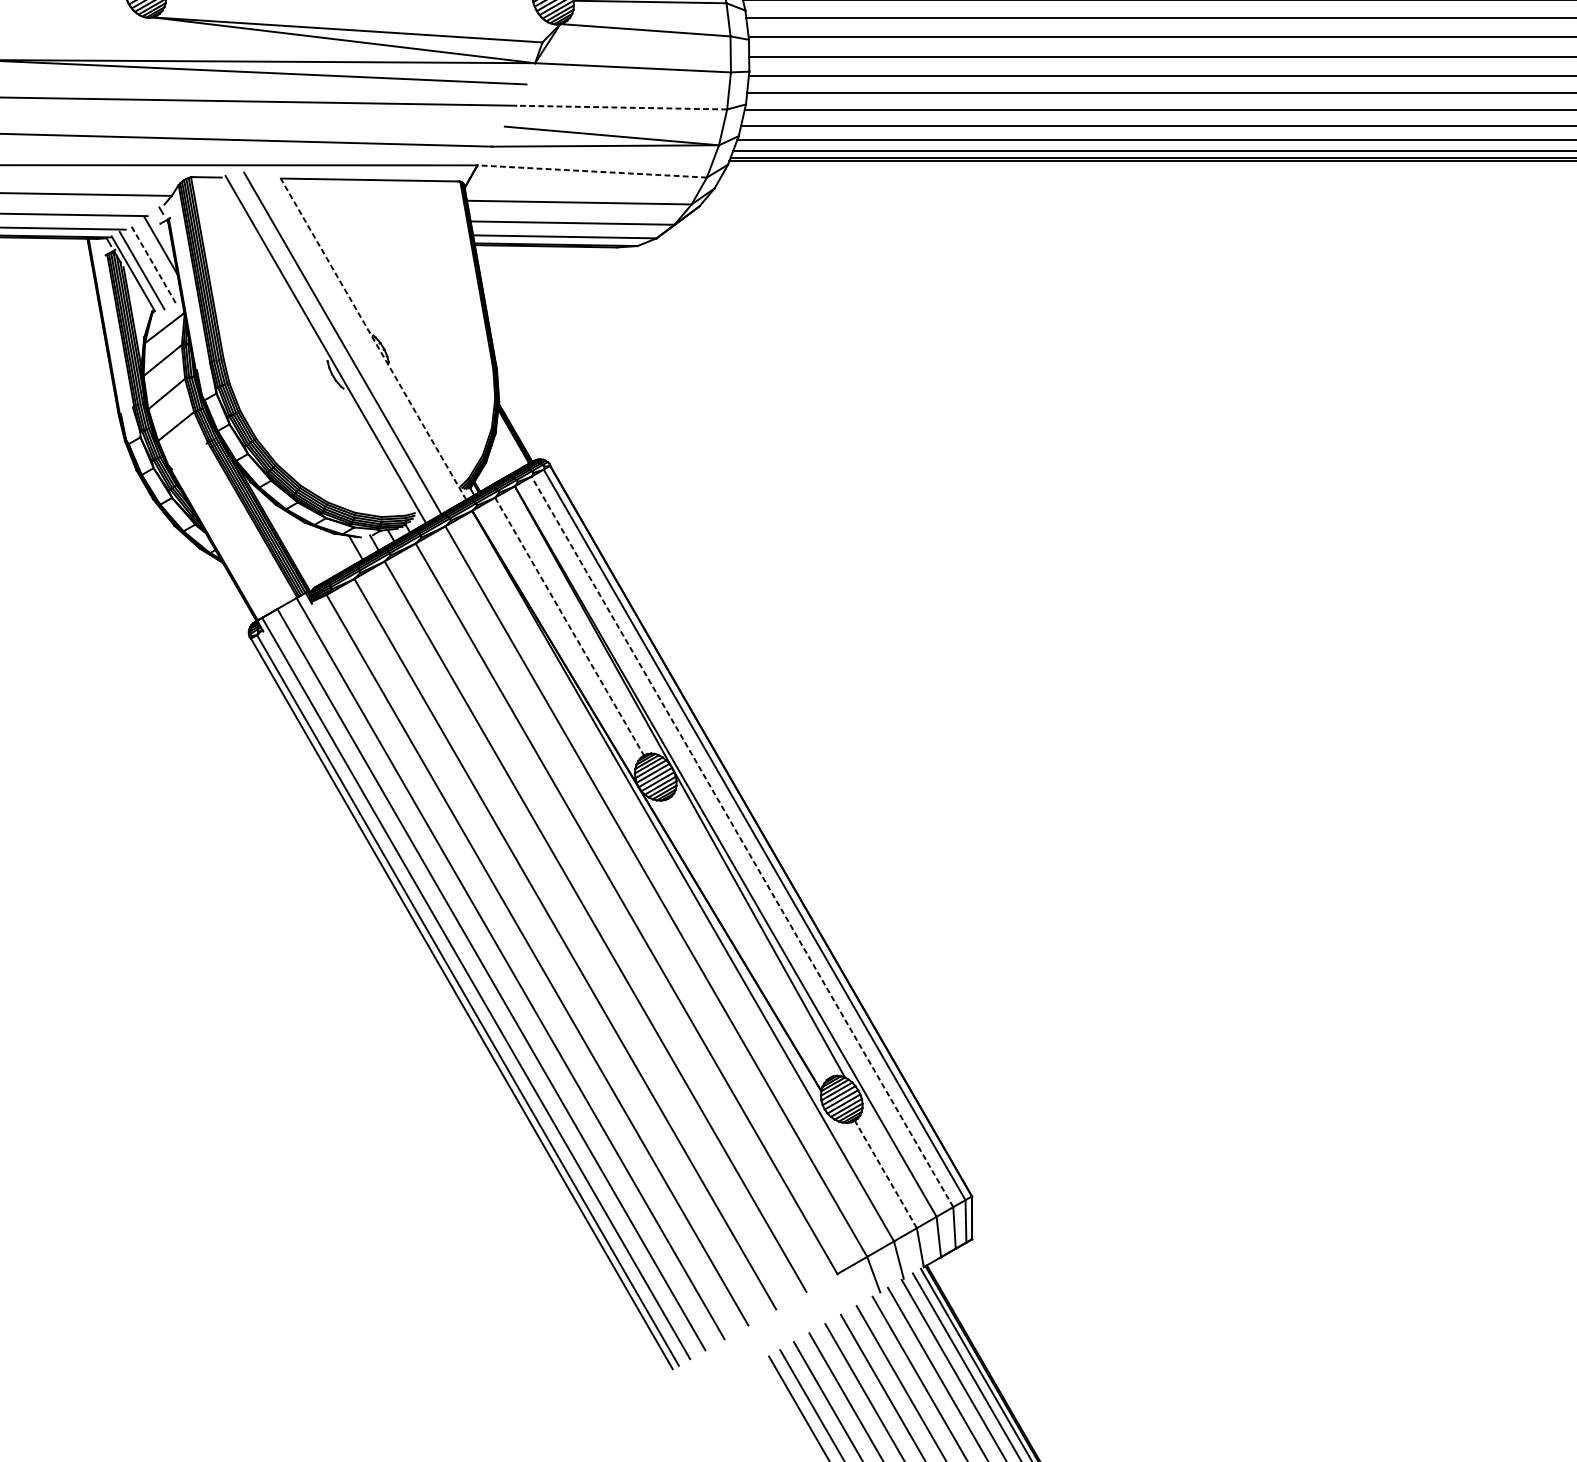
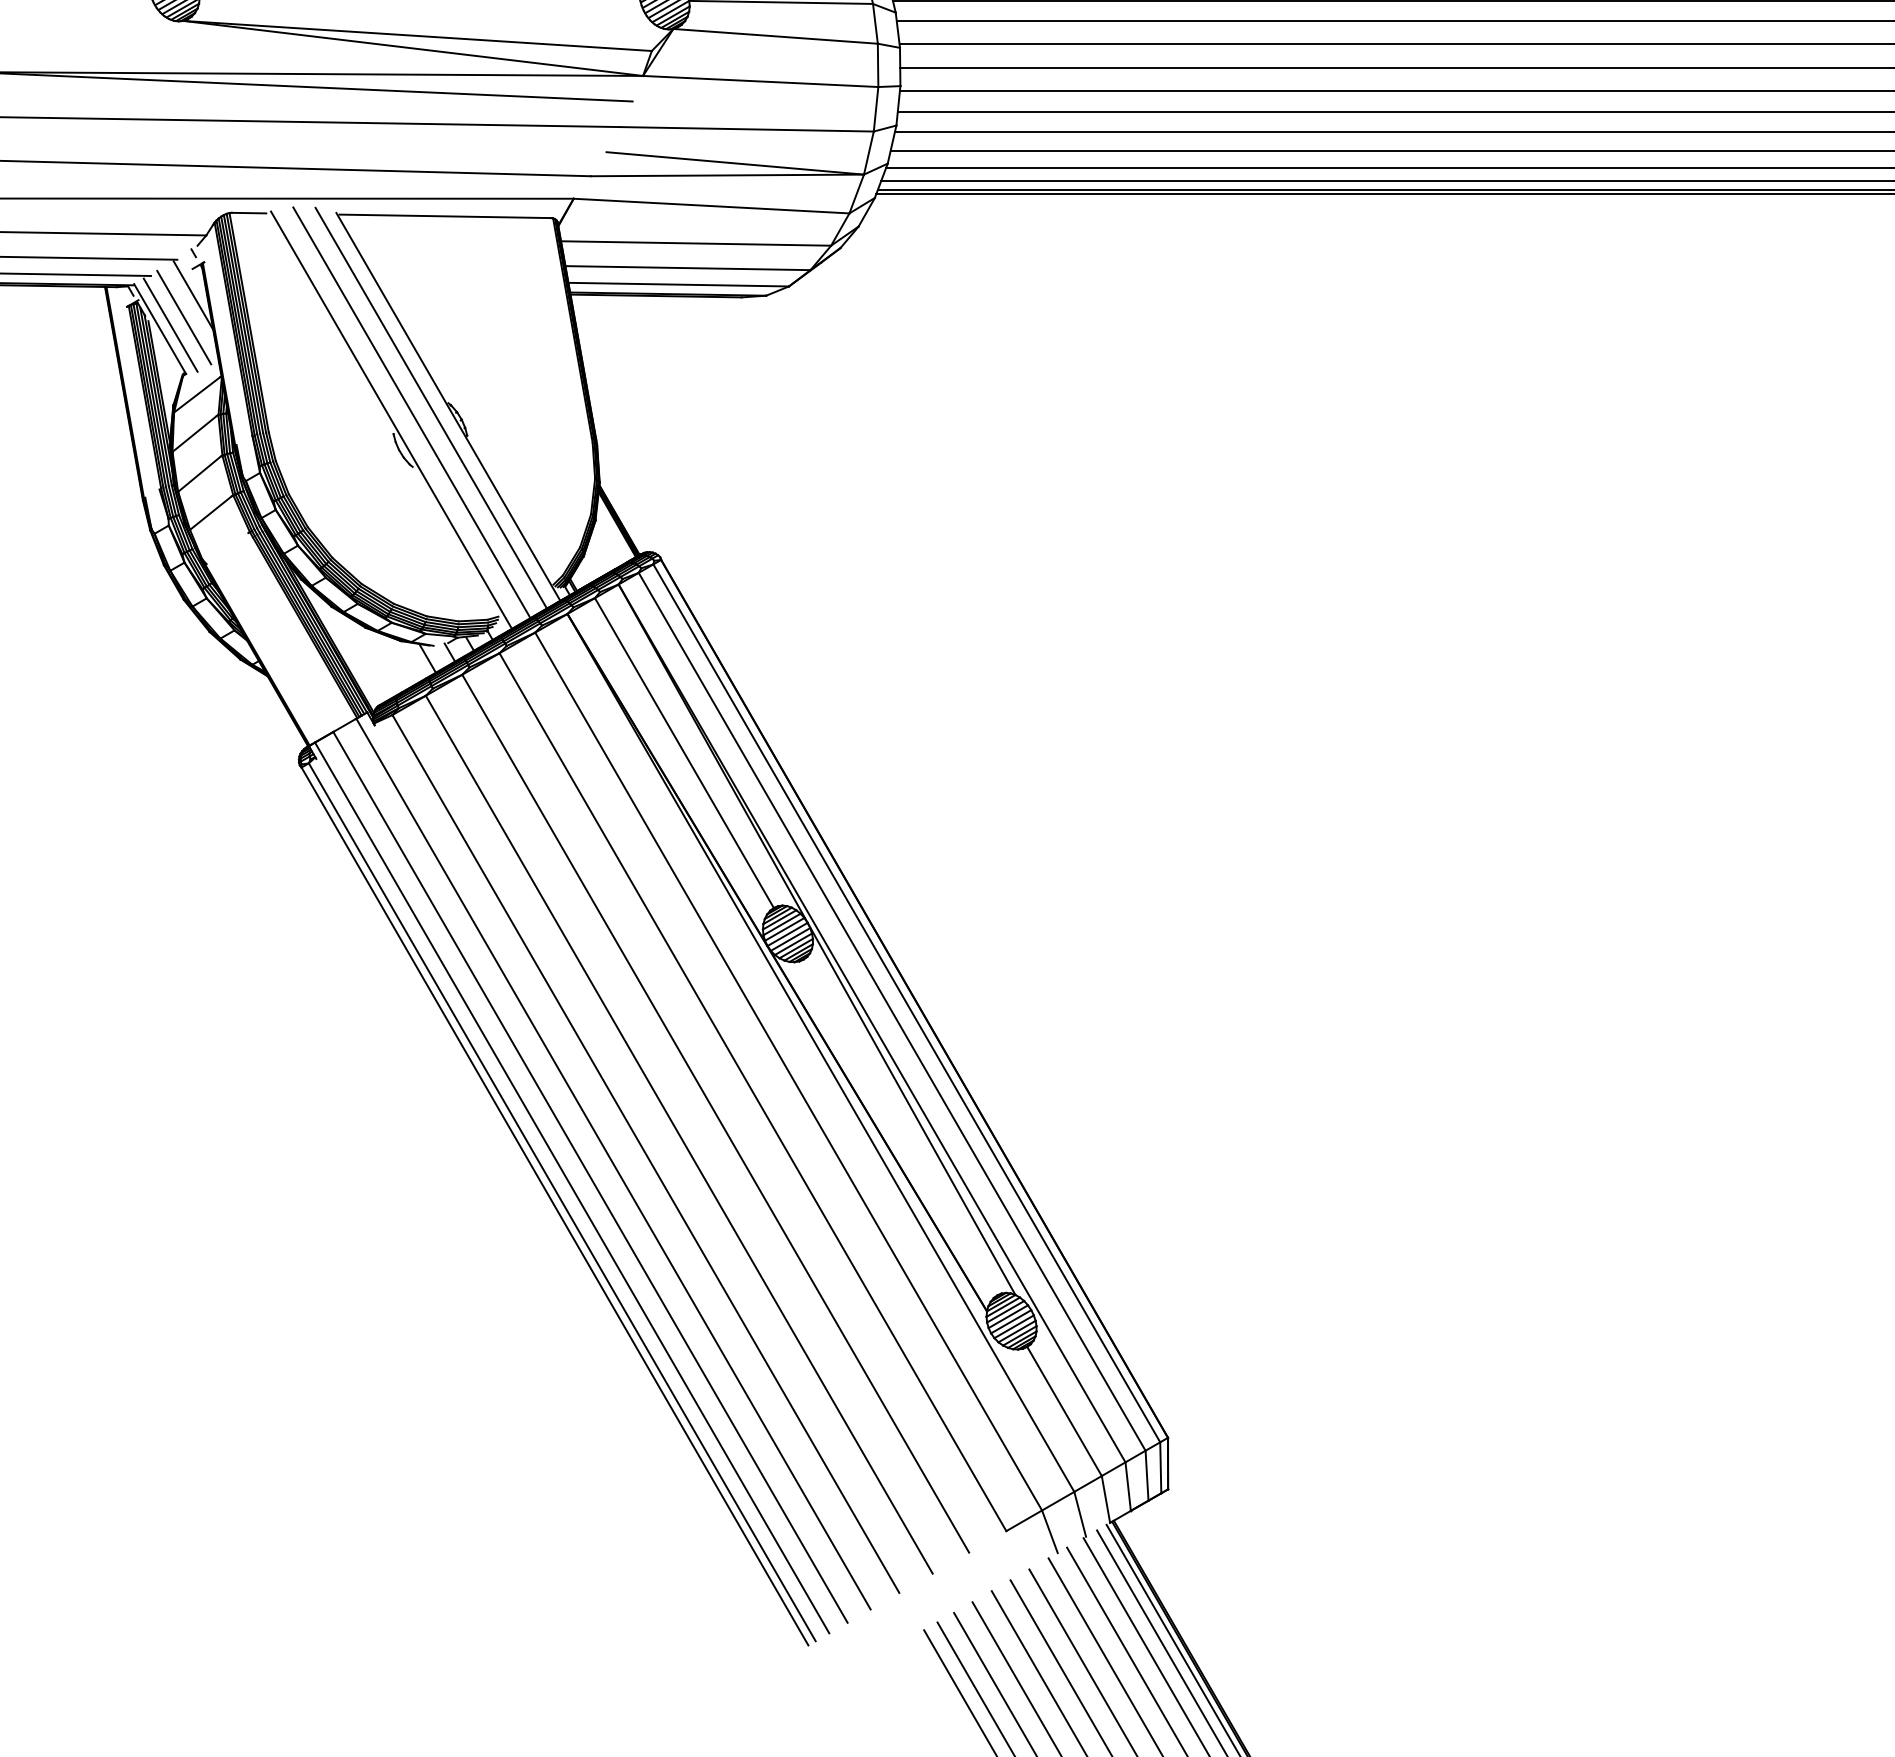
line: (622, 107) -> (747, 129), dashed -> solid
line: (592, 171) -> (711, 206), dashed -> solid
line: (153, 264) -> (184, 317), dashed -> solid
line: (373, 338) -> (448, 406), dashed -> solid
line: (358, 339) -> (430, 407), added
line: (569, 626) -> (684, 753), dashed -> solid
line: (742, 841) -> (892, 1011), dashed -> solid
line: (885, 1174) -> (1064, 1411), dashed -> solid

